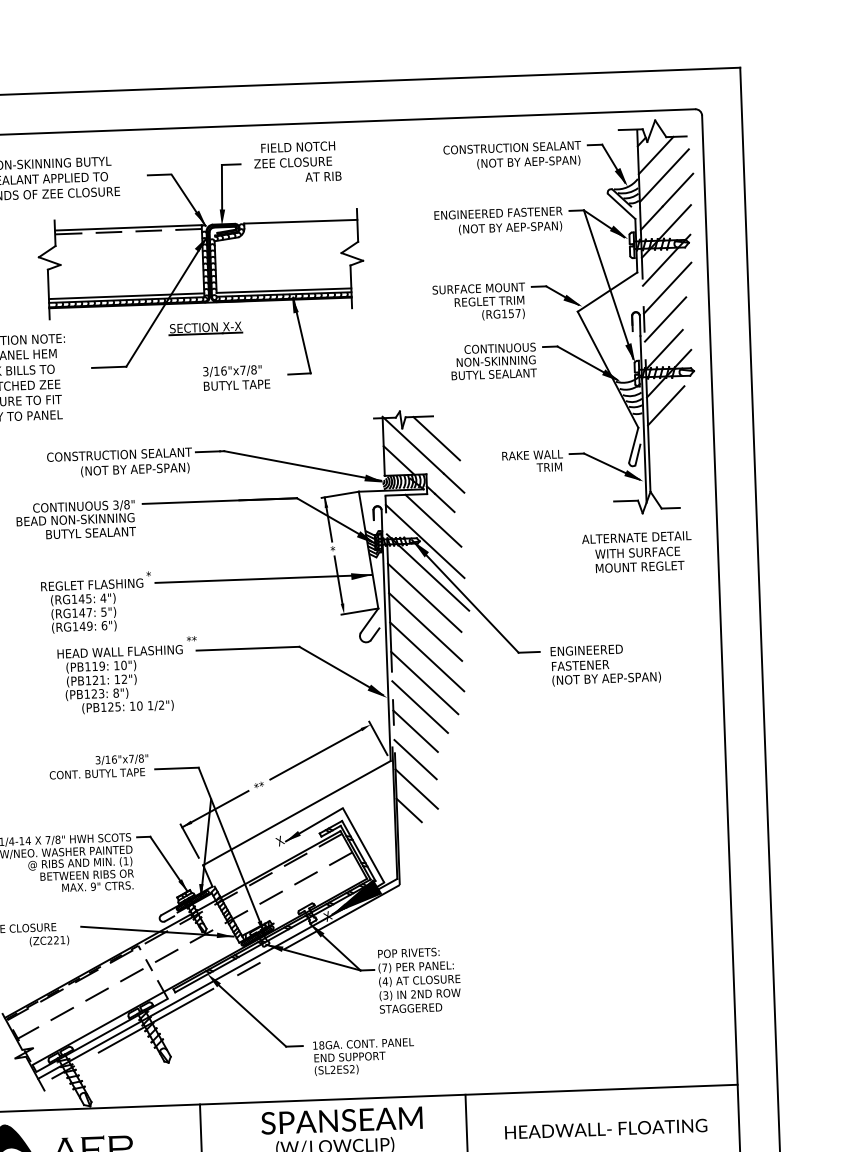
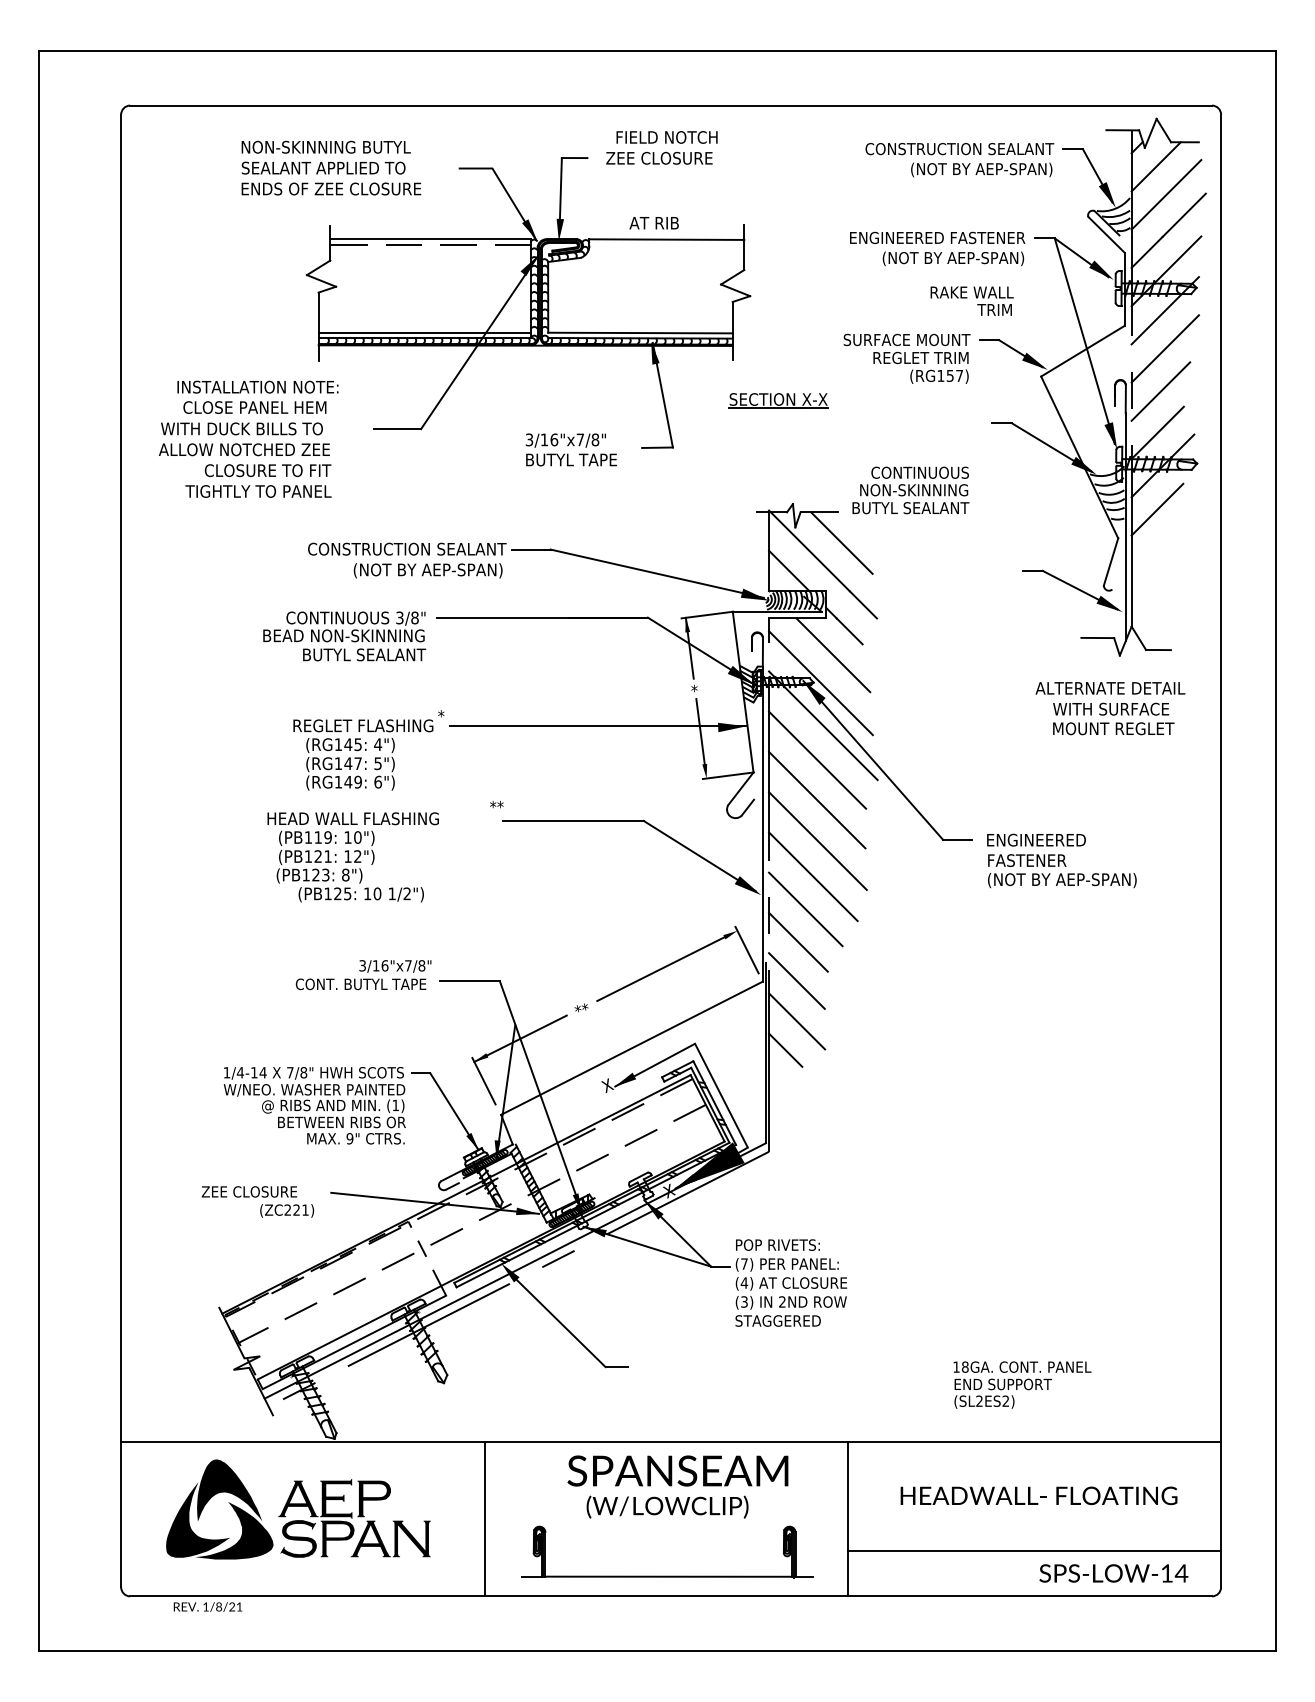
text: (322, 176) -> (653, 223), moved
part: (205, 328) -> (778, 400), moved
text: (493, 361) -> (910, 490), moved
line: (638, 454) -> (1116, 575), removed
text: (532, 461) -> (971, 300), moved
text: (120, 680) -> (352, 857), moved
text: (364, 1056) -> (1022, 1384), moved

